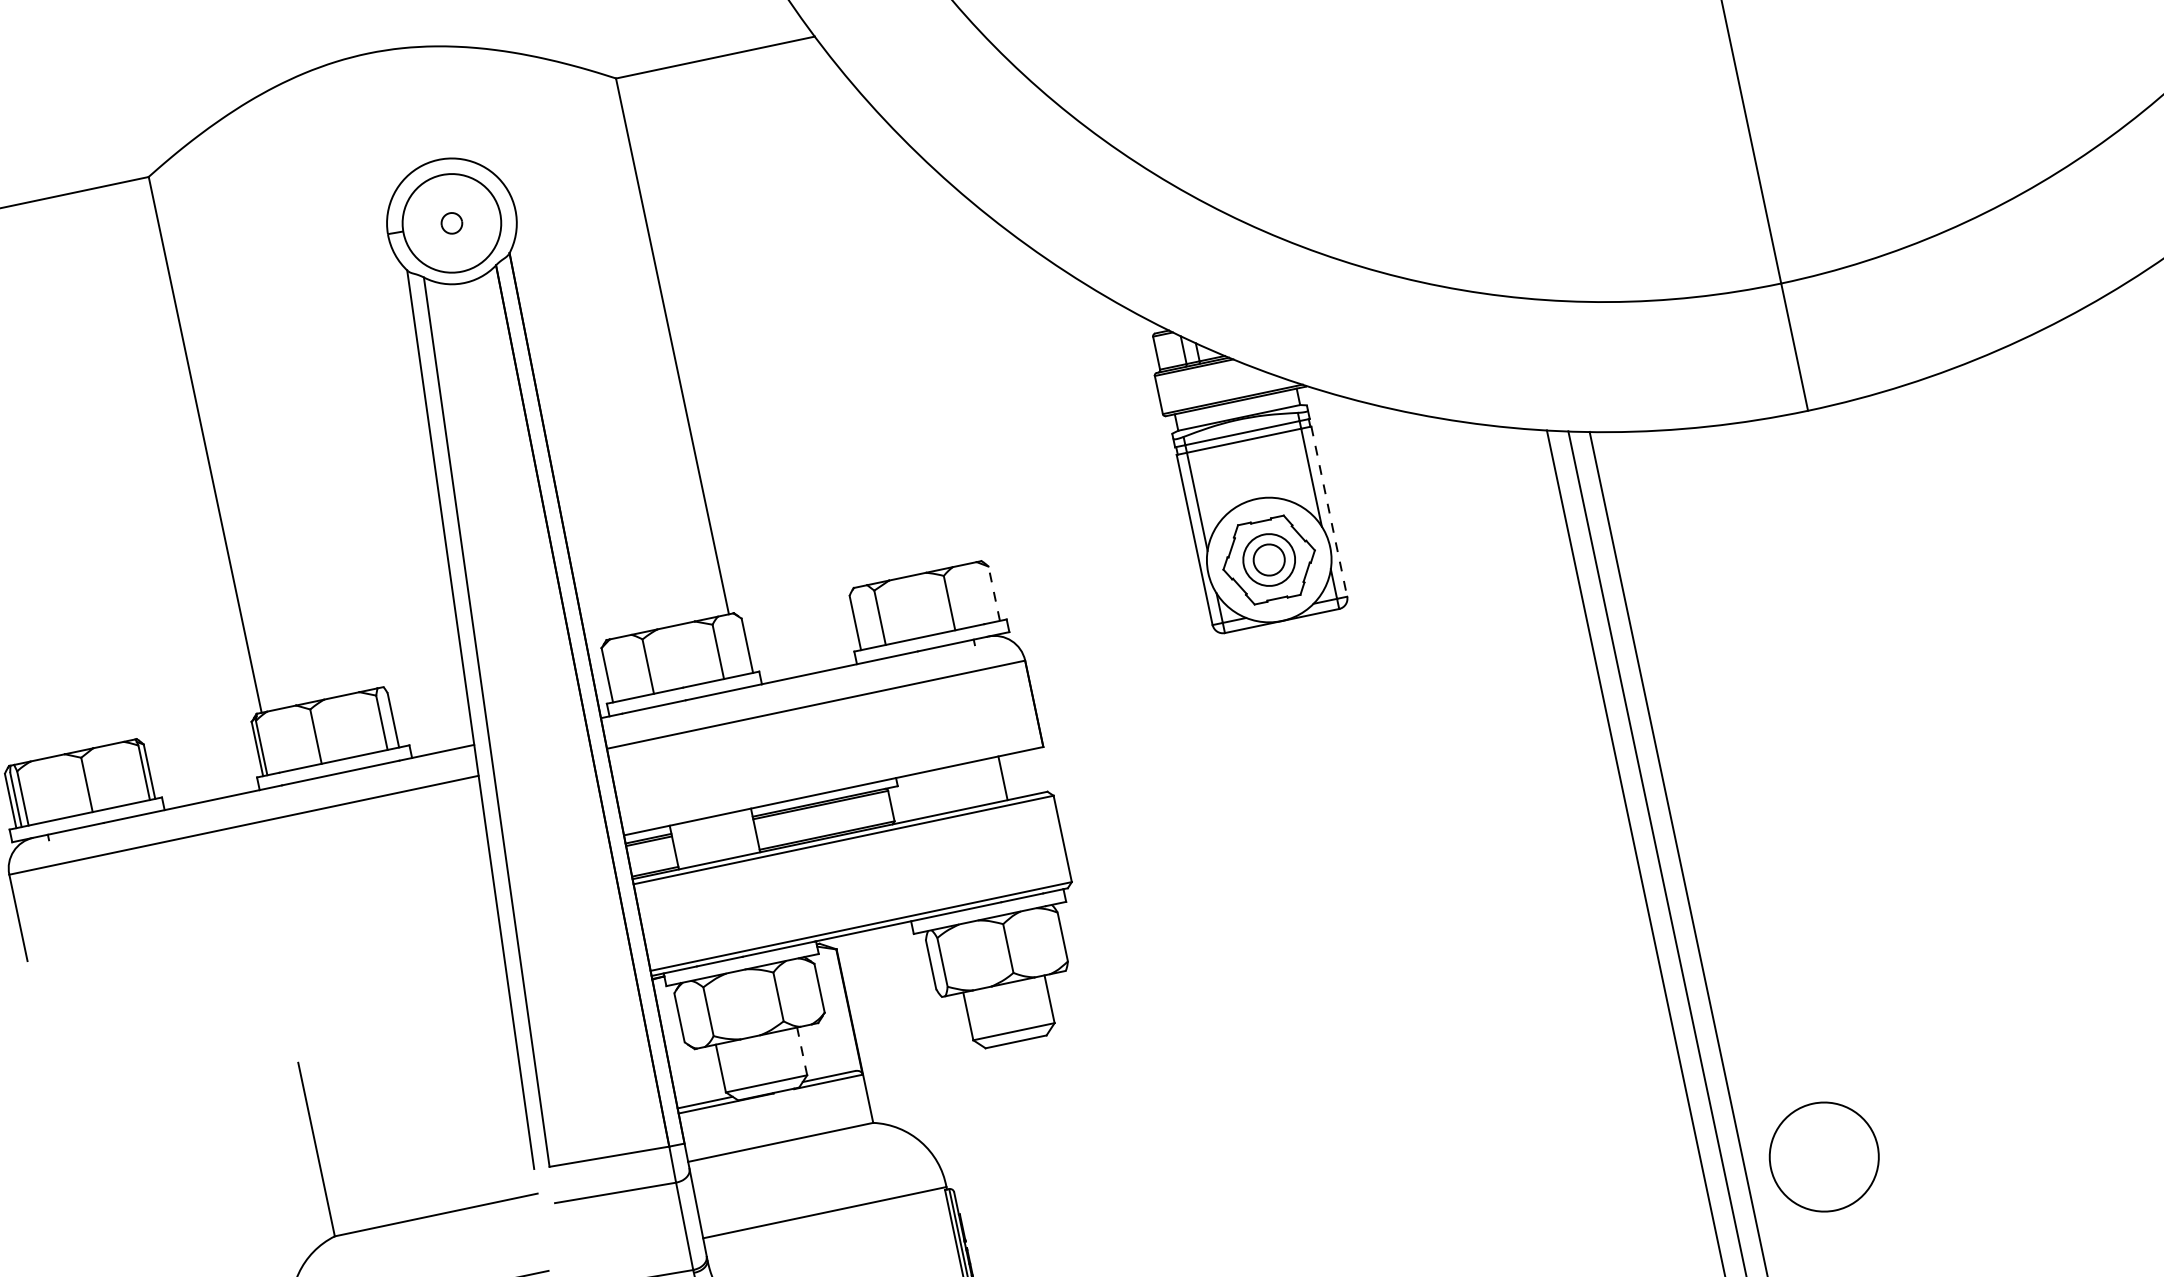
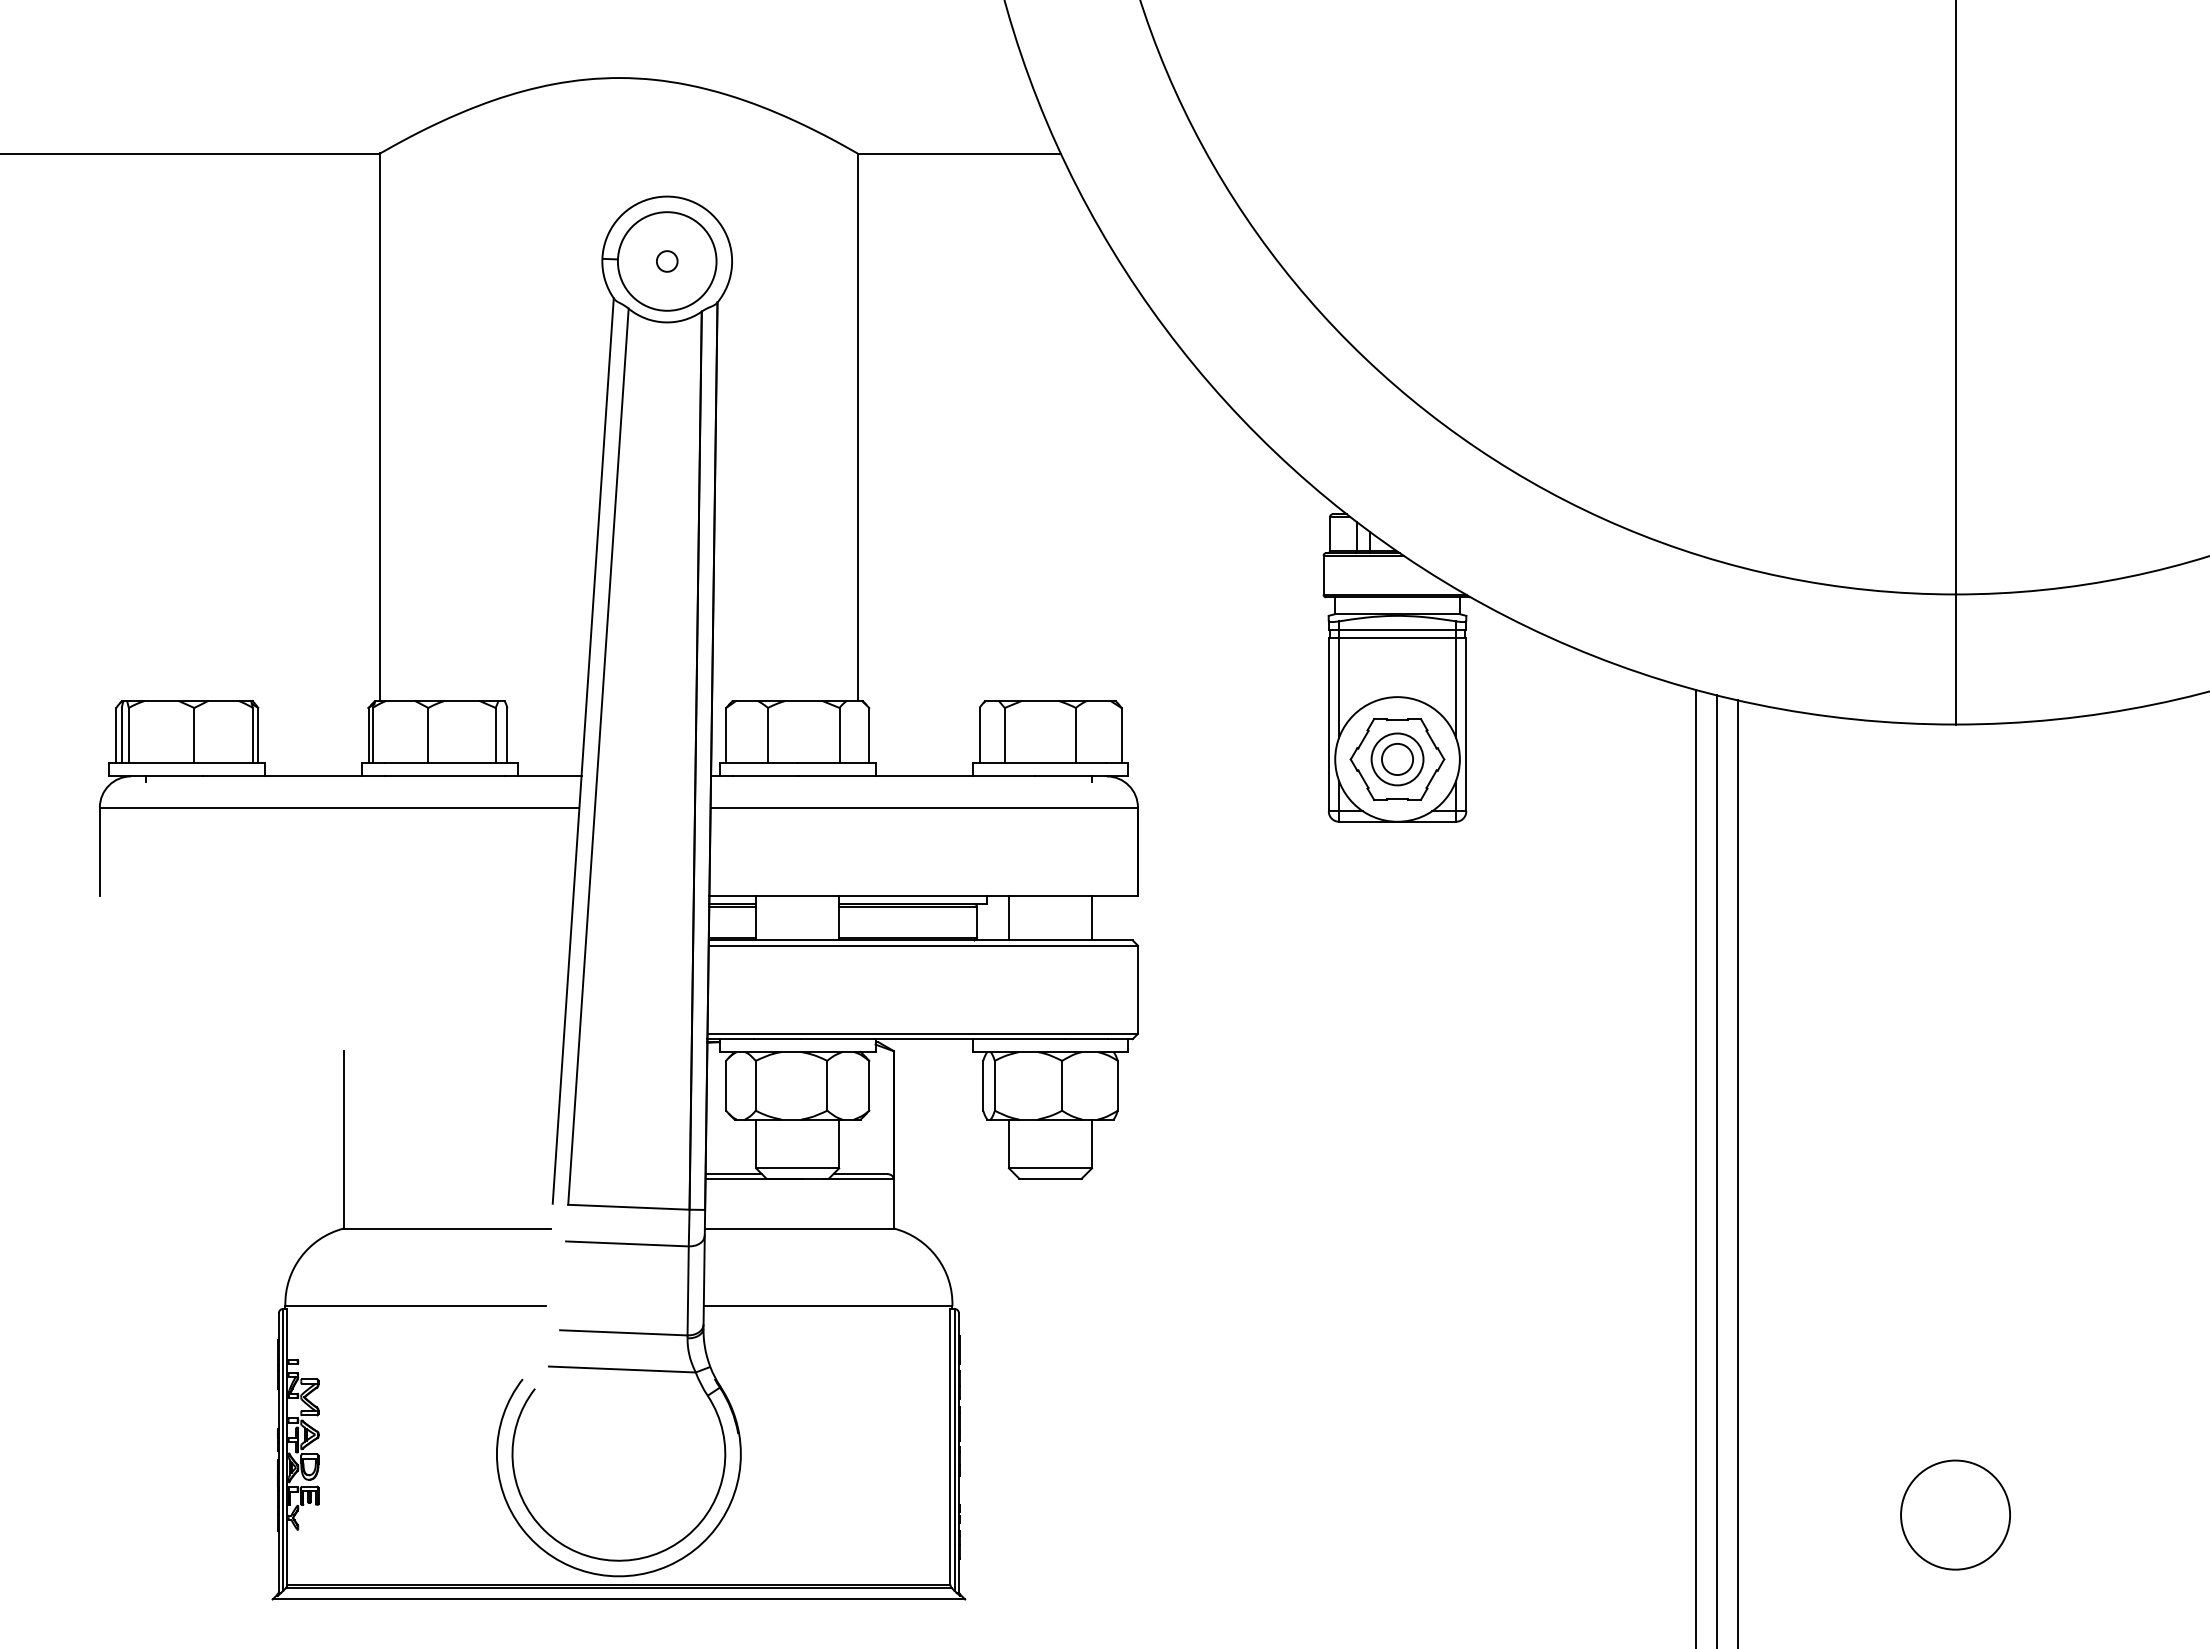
line: (1329, 511) -> (1466, 724), dashed -> solid
line: (994, 593) -> (1121, 735), dashed -> solid
line: (921, 794) -> (1008, 917), added
line: (802, 1050) -> (839, 1143), dashed -> solid
circle: (1824, 1156) -> (1955, 1514), moved

